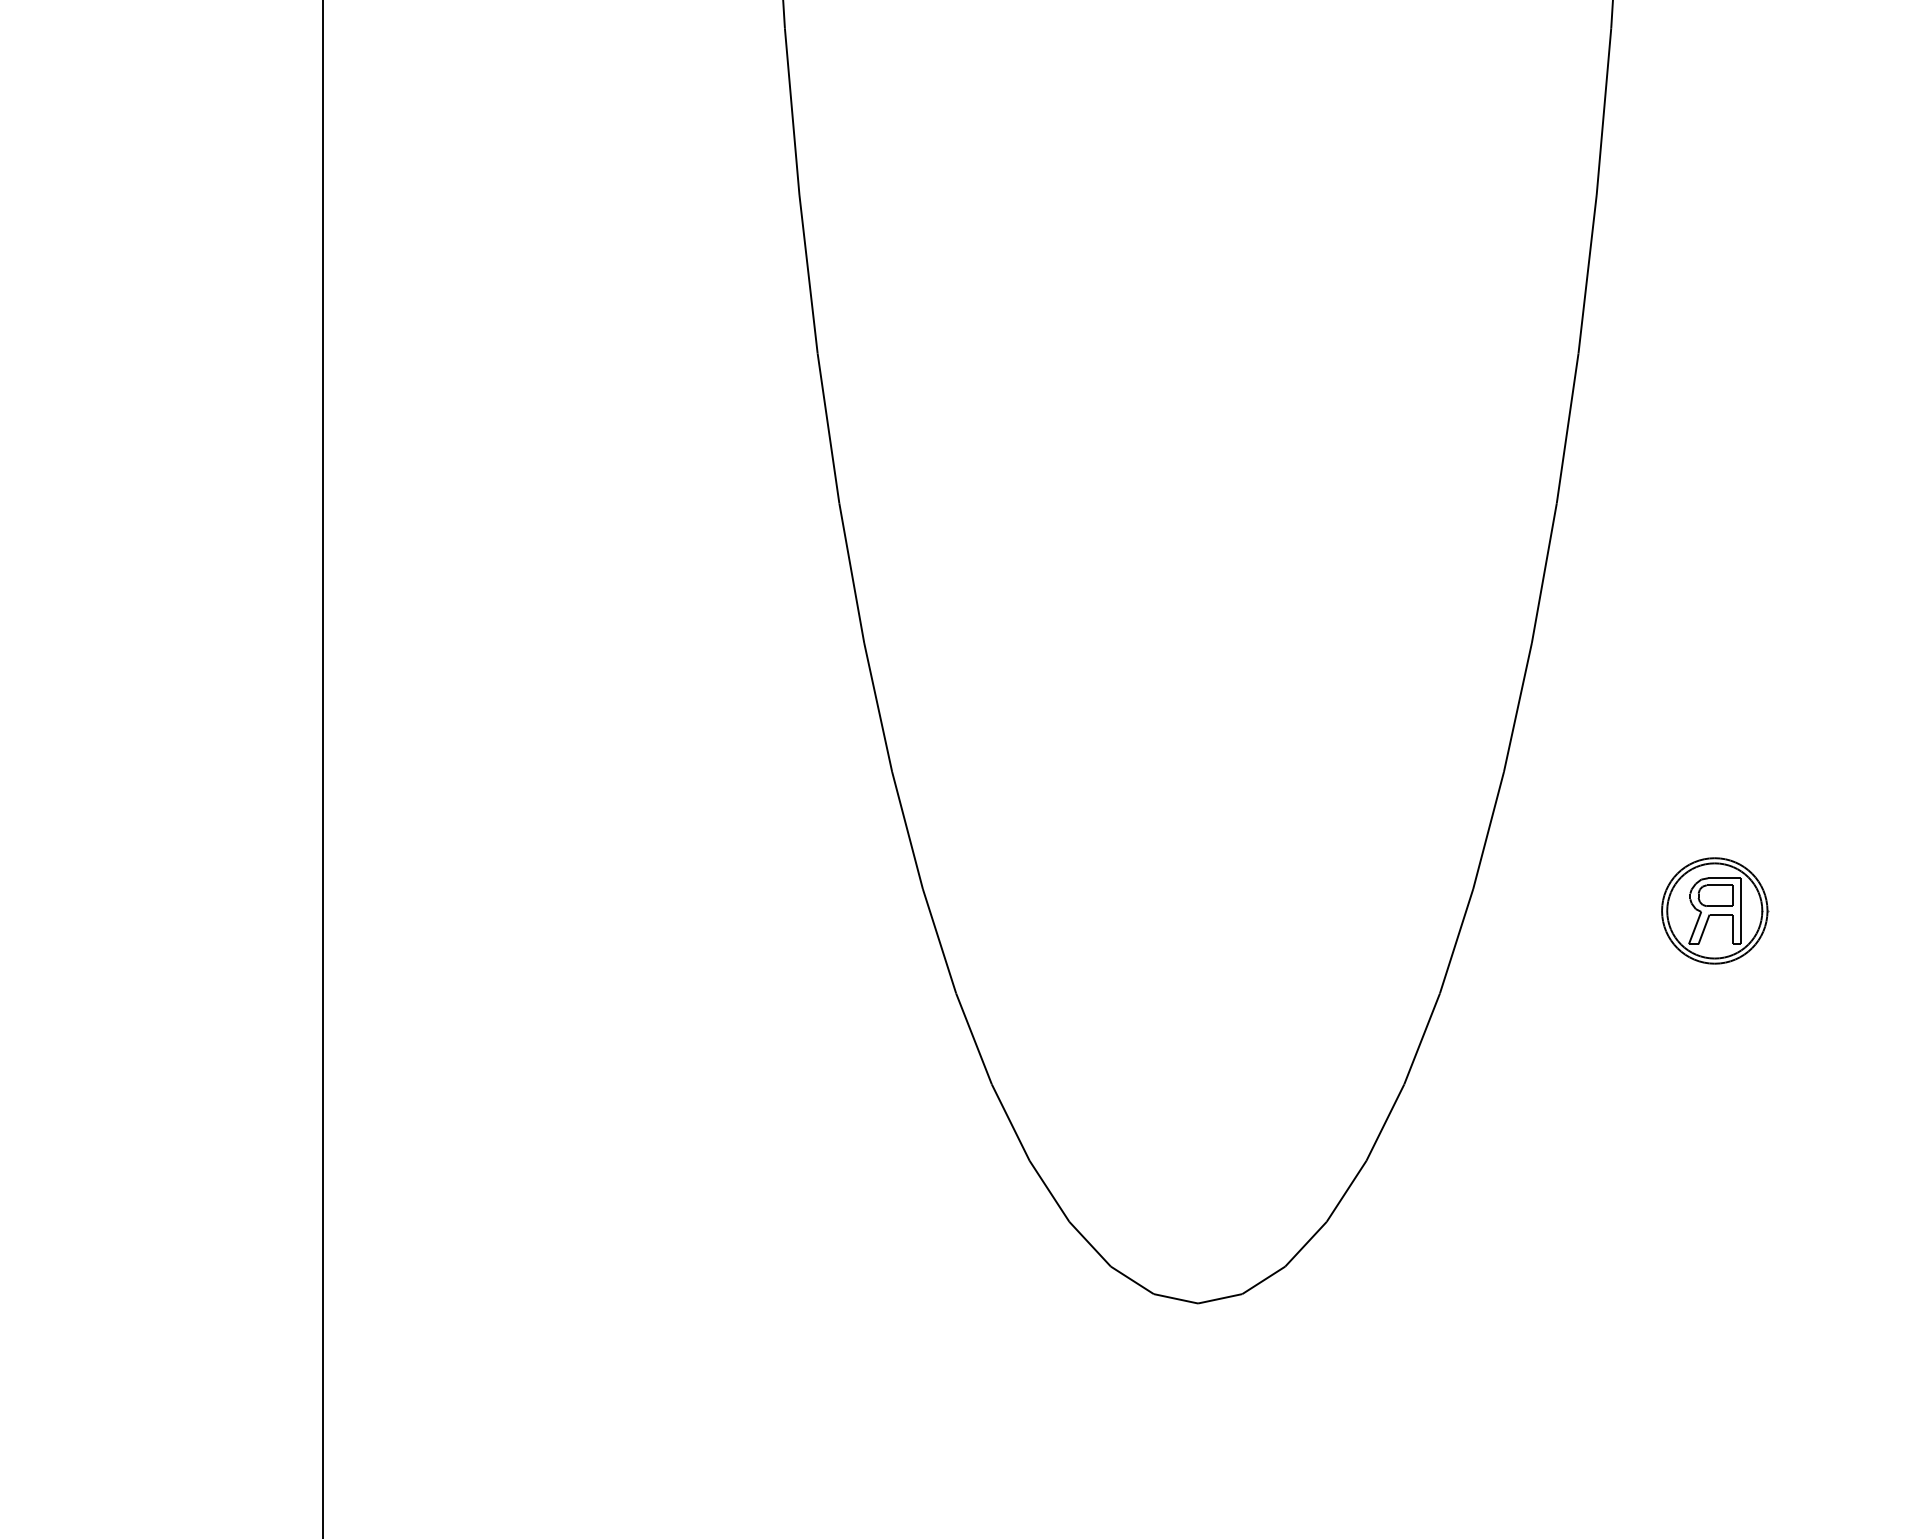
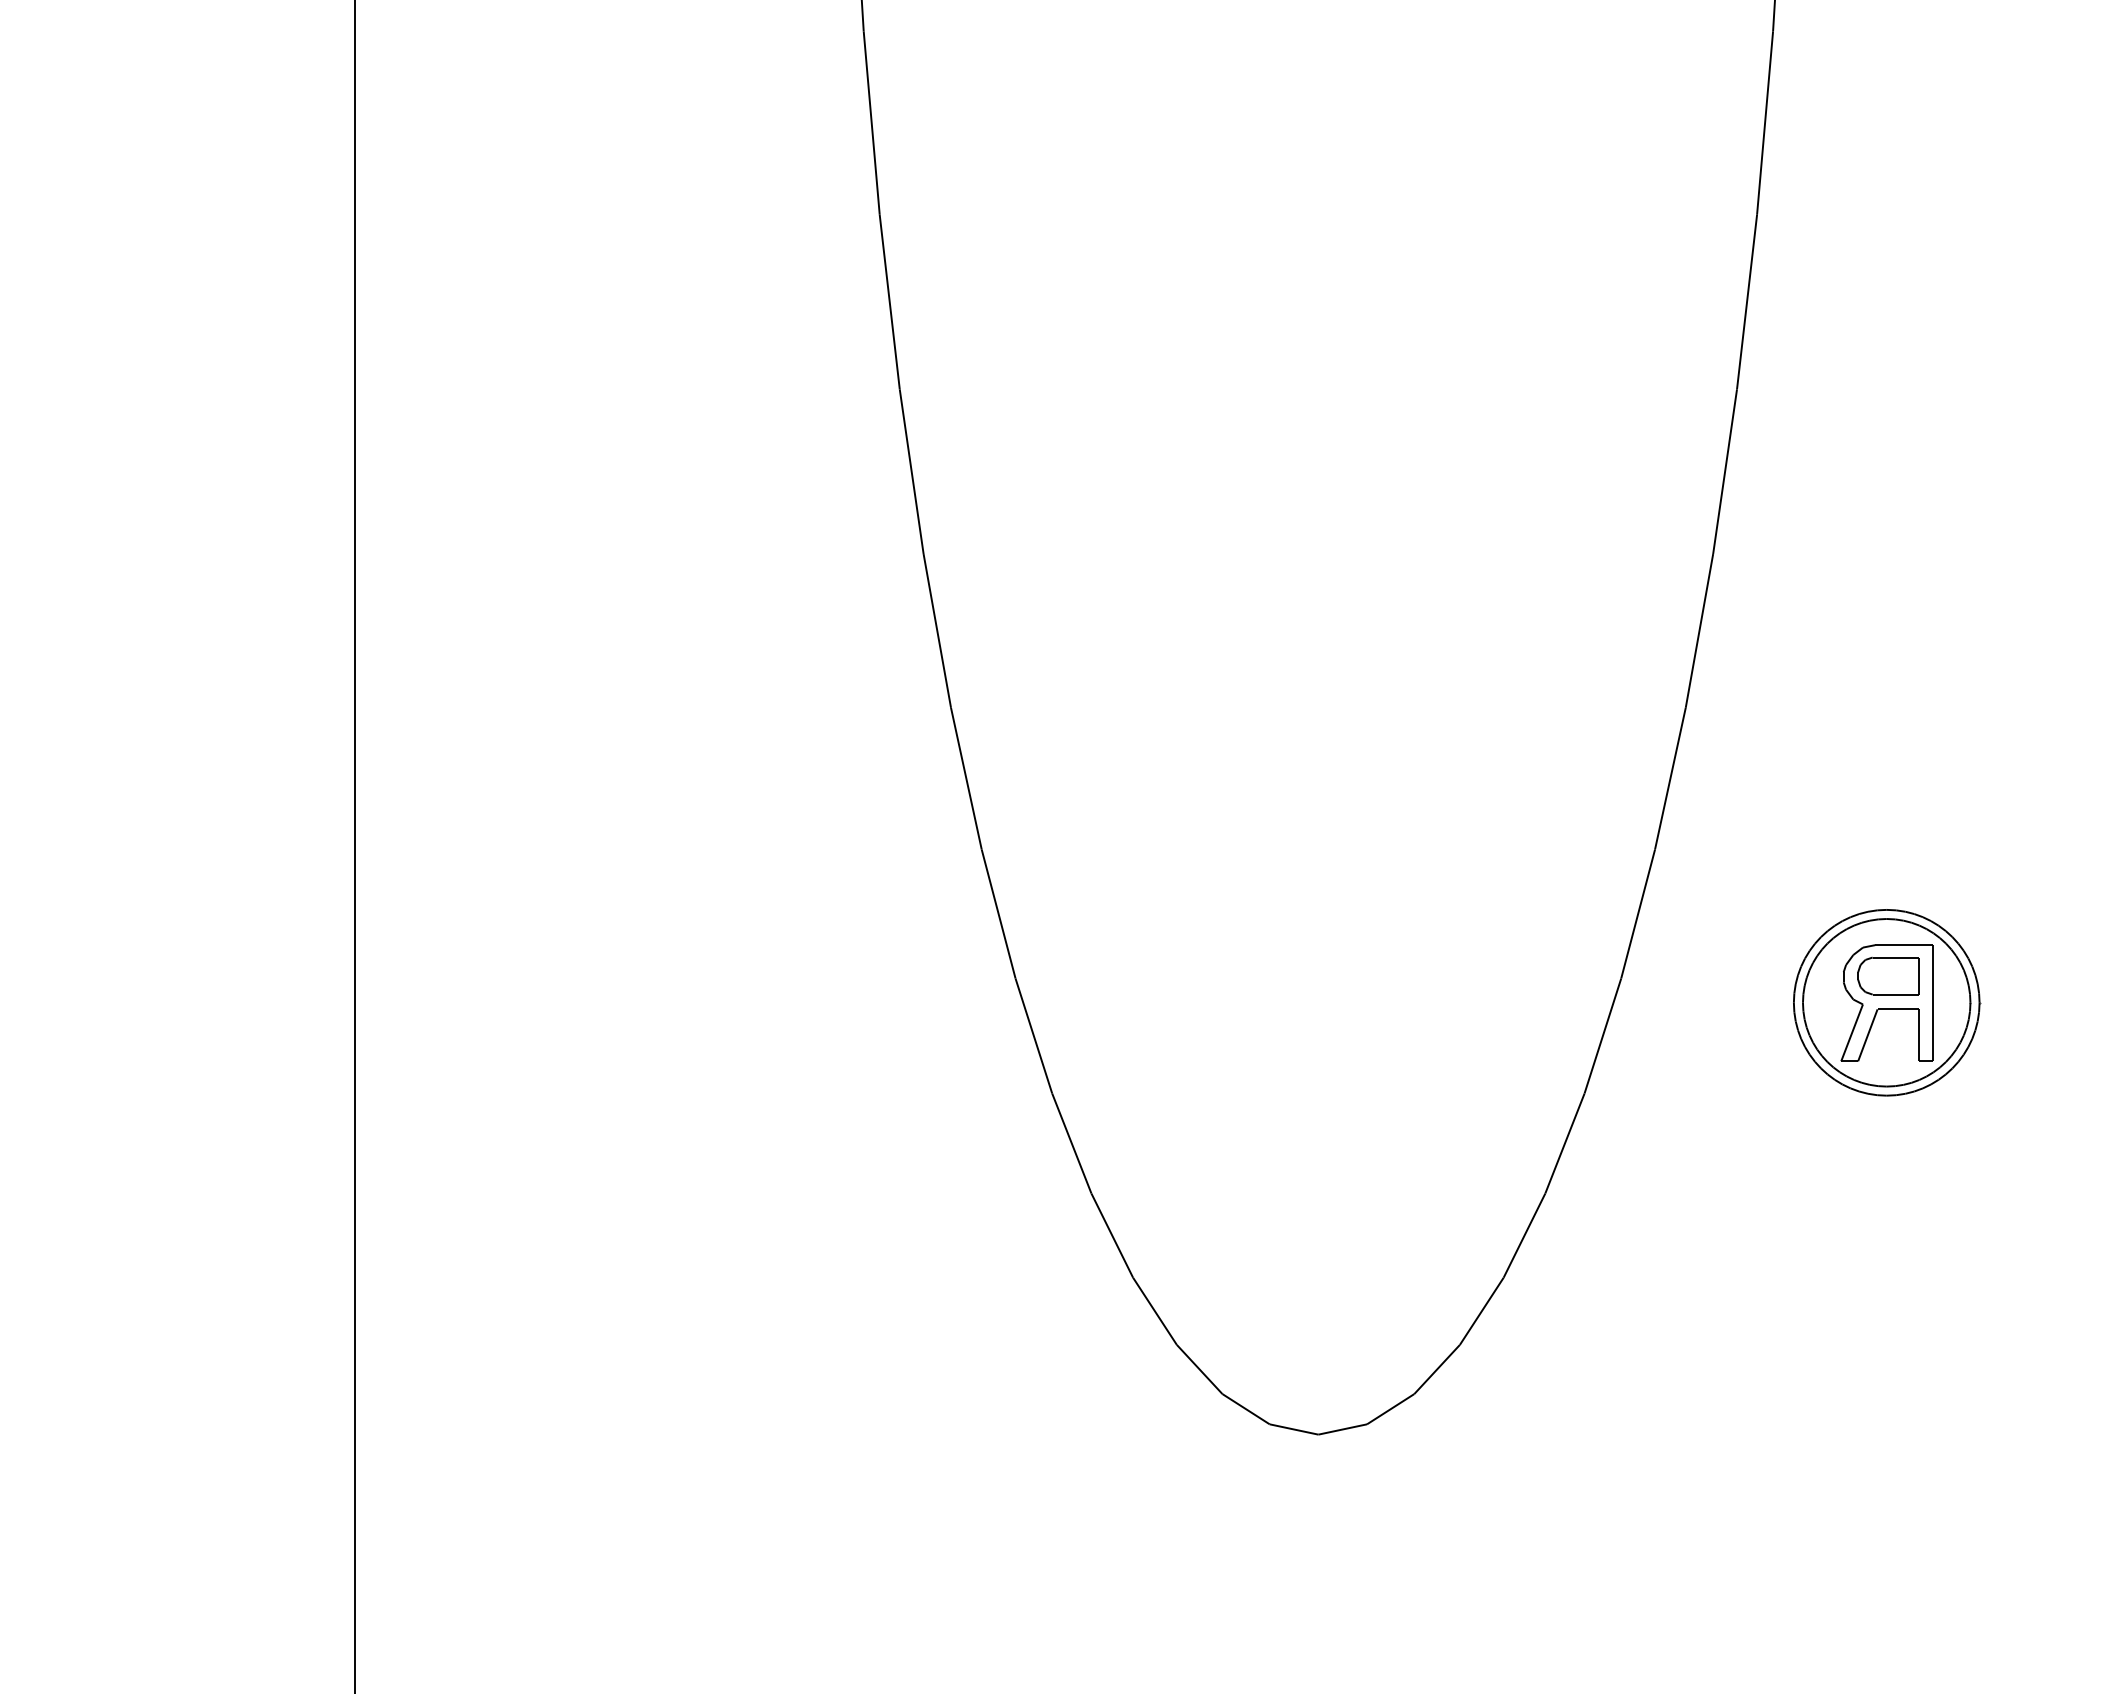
part: (1715, 910) -> (1887, 1002), size x1.6

